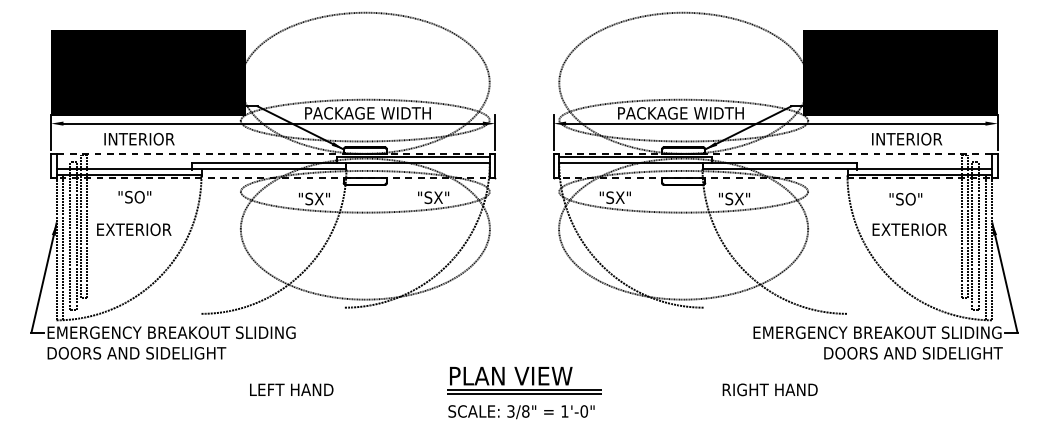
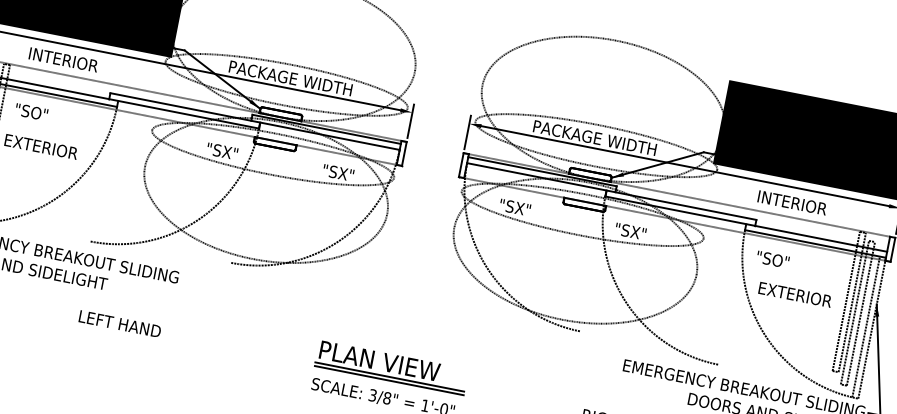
text: (907, 138) -> (792, 202), moved
text: (134, 197) -> (31, 112), moved
text: (905, 199) -> (772, 259), moved
text: (291, 389) -> (119, 323), moved

